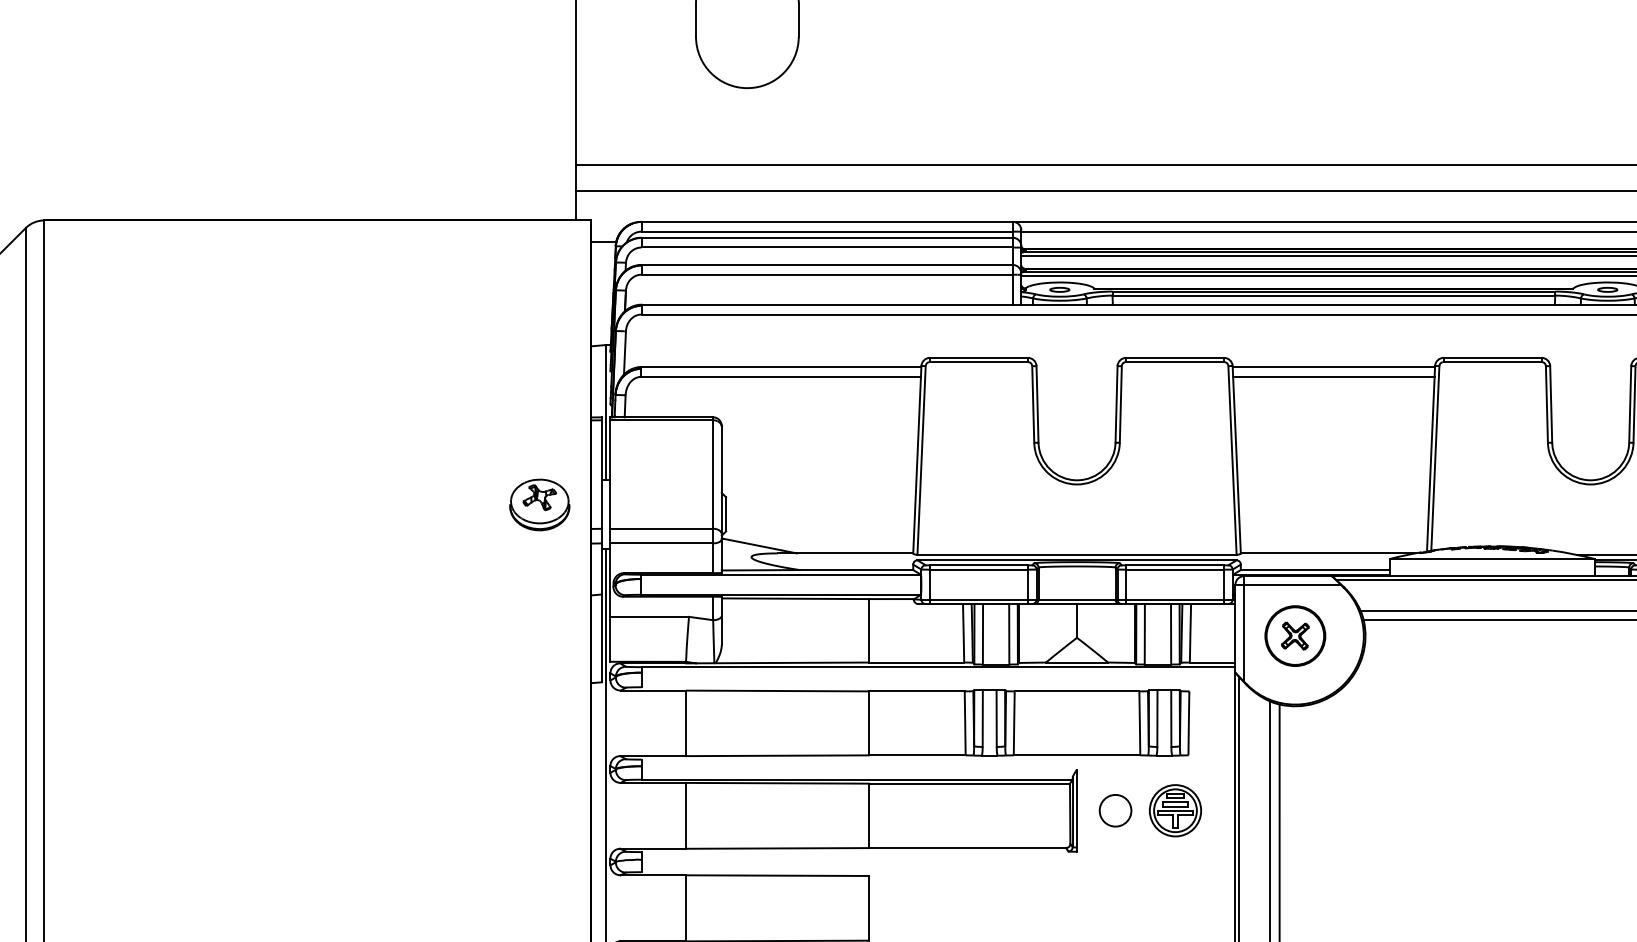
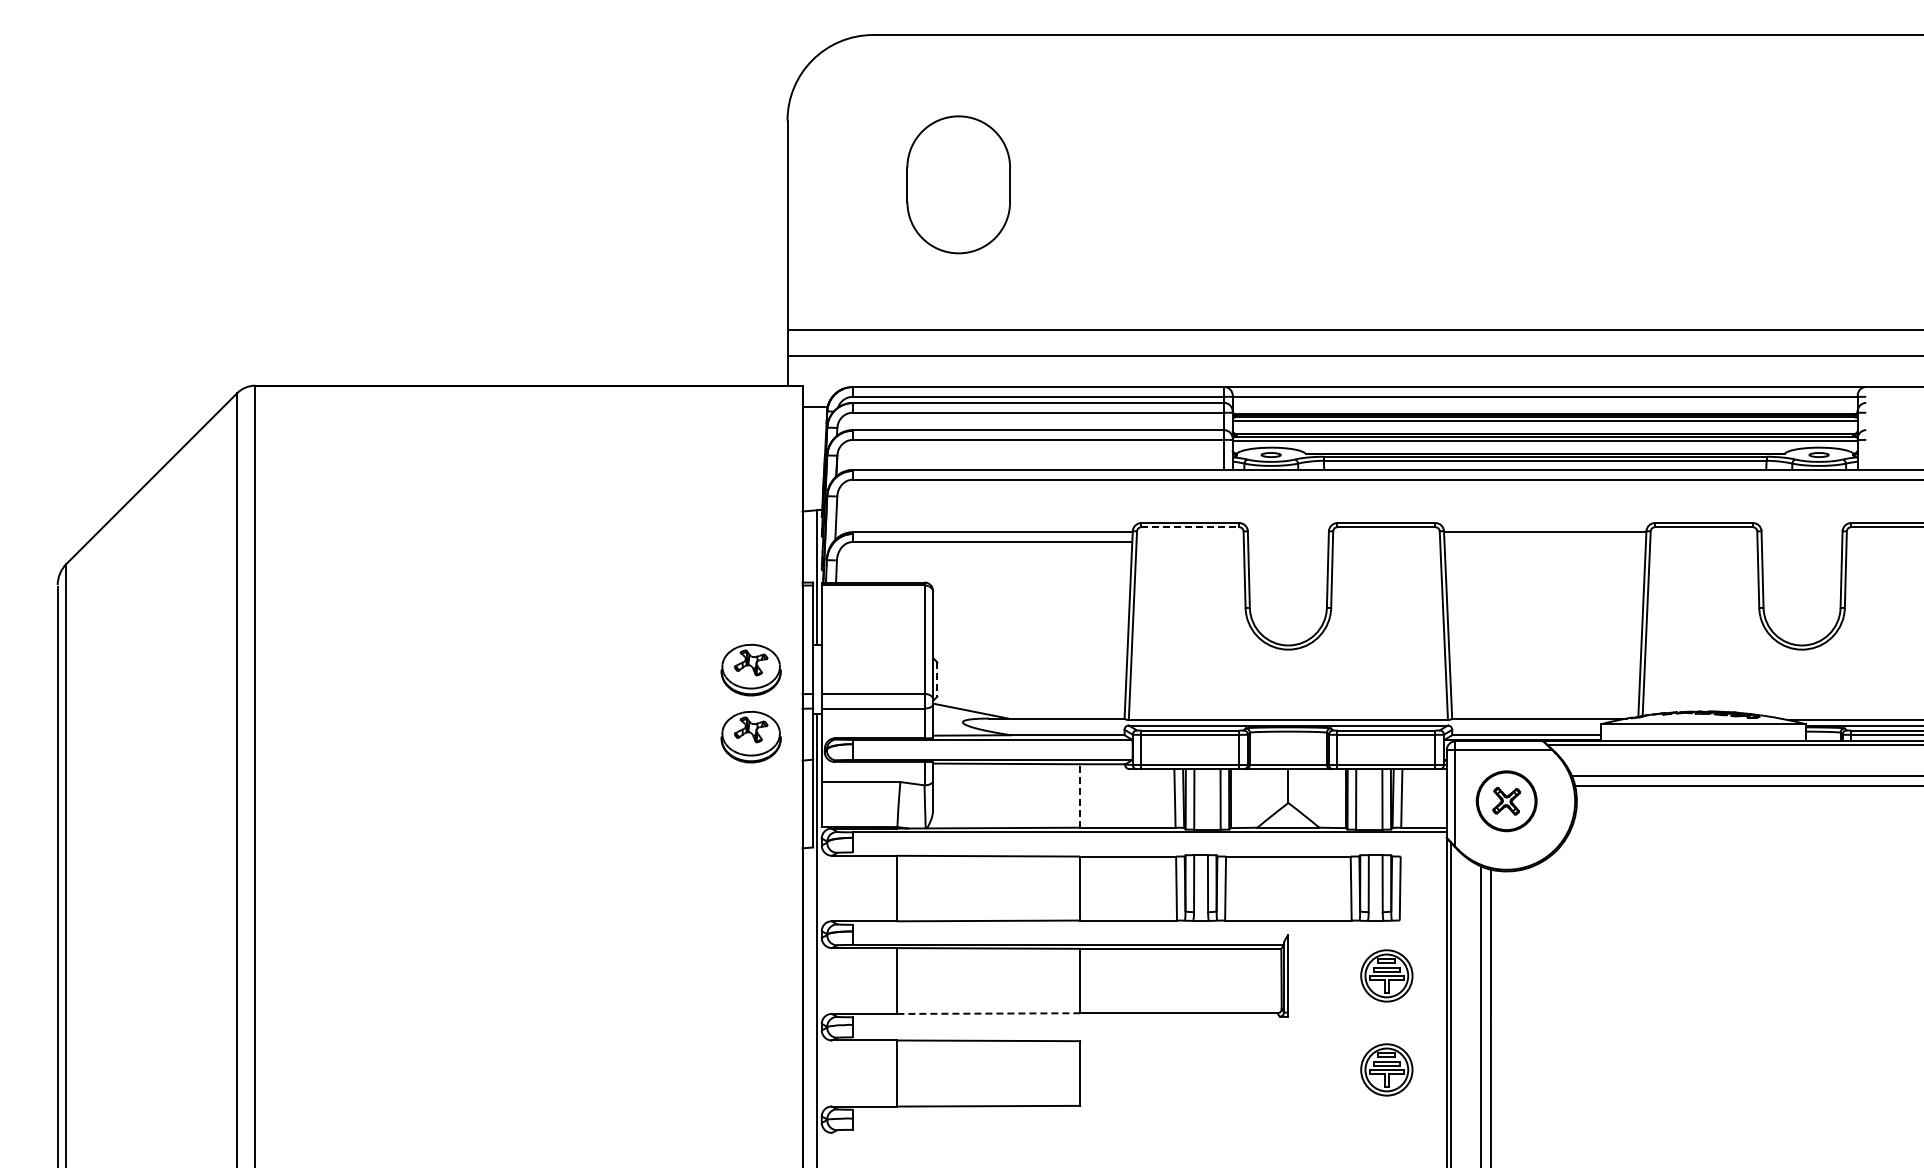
line: (979, 362) -> (1190, 527), solid -> dashed
line: (1333, 377) -> (1544, 542), removed
line: (726, 515) -> (937, 680), solid -> dashed
part: (539, 571) -> (750, 736), added
line: (869, 631) -> (1080, 796), solid -> dashed
circle: (1115, 810) -> (1326, 975), removed
line: (778, 848) -> (989, 1013), solid -> dashed
part: (1175, 904) -> (1386, 1069), added

